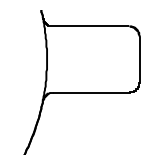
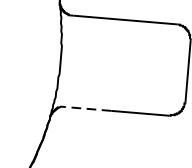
line: (70, 93) -> (88, 109), solid -> dashed

